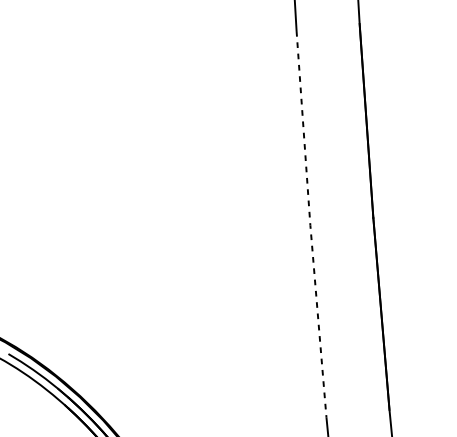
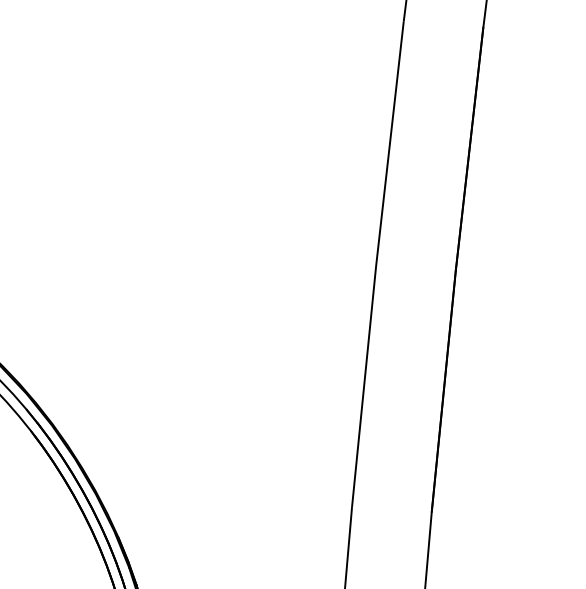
line: (310, 224) -> (376, 264), dashed -> solid

